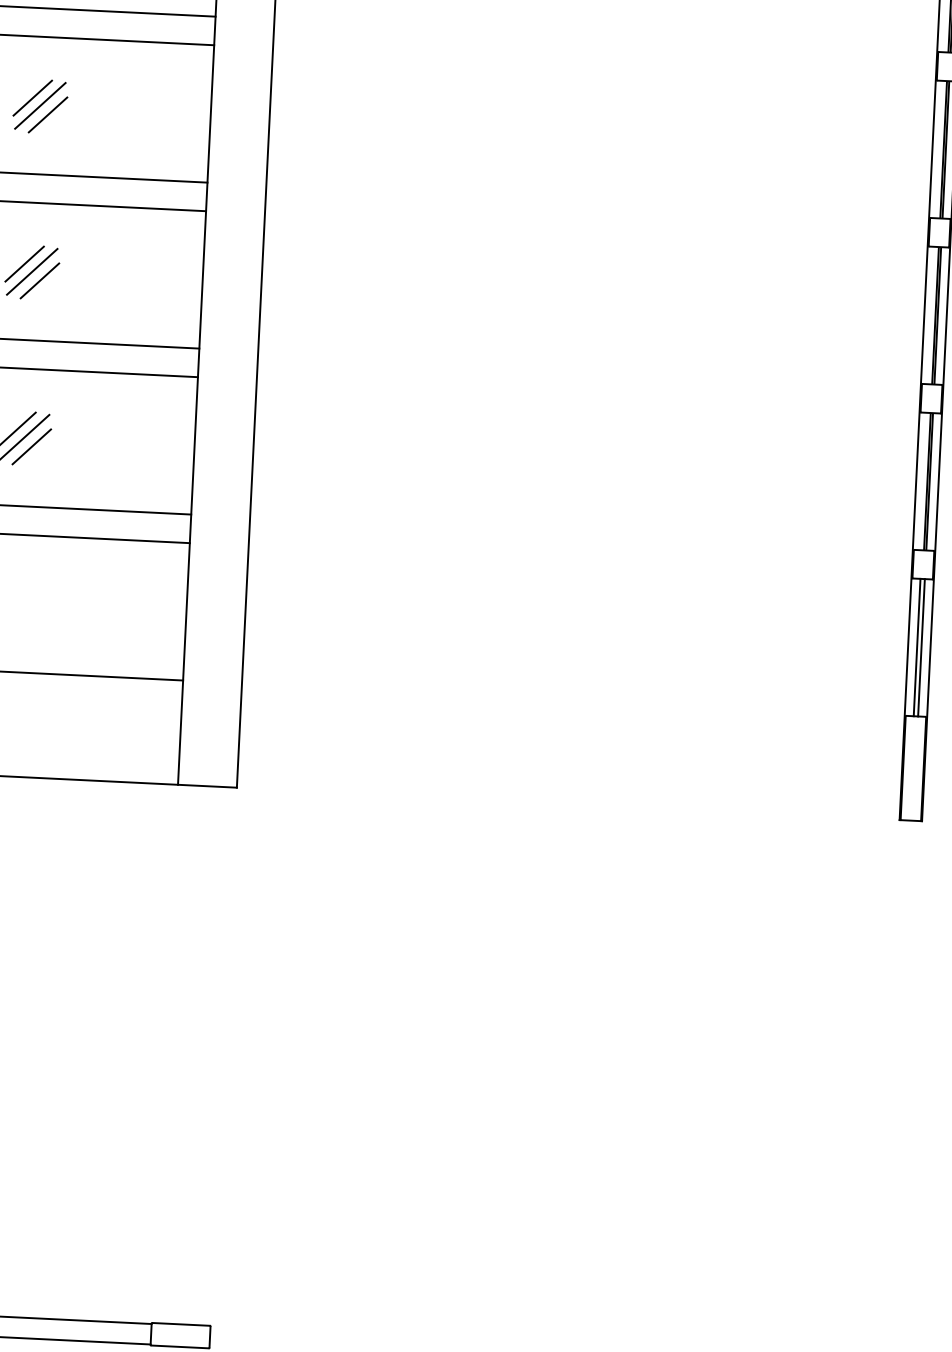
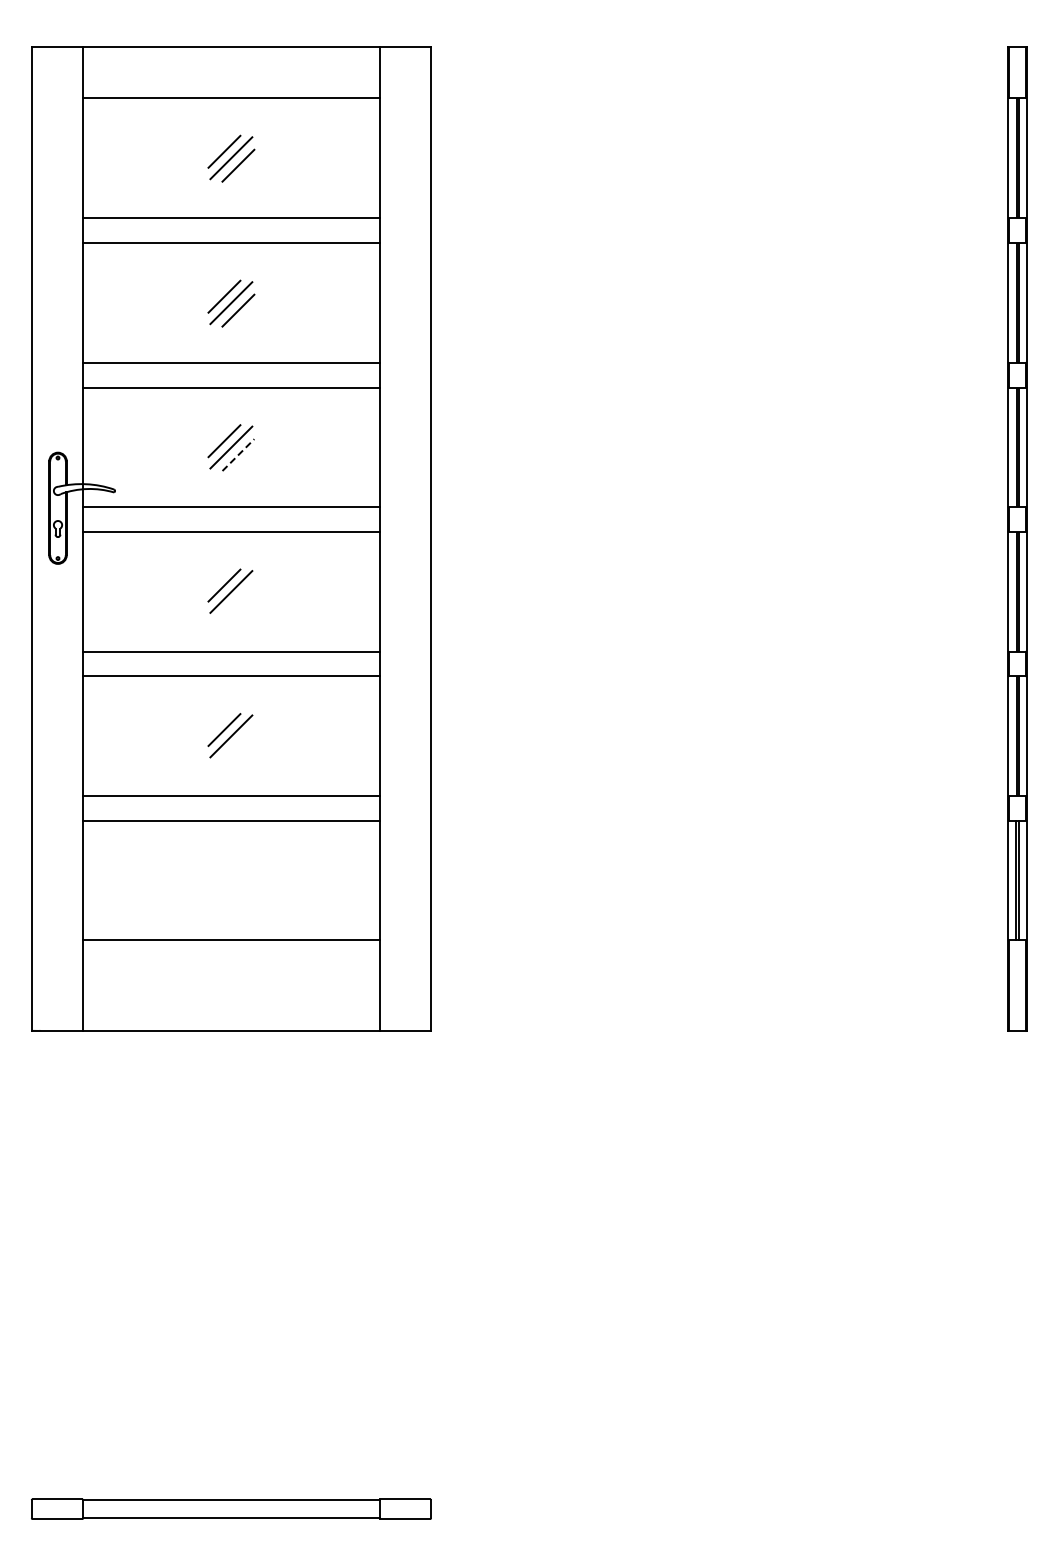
line: (48, 115) -> (238, 455), solid -> dashed
line: (40, 280) -> (238, 599), removed
line: (31, 446) -> (238, 743), removed

